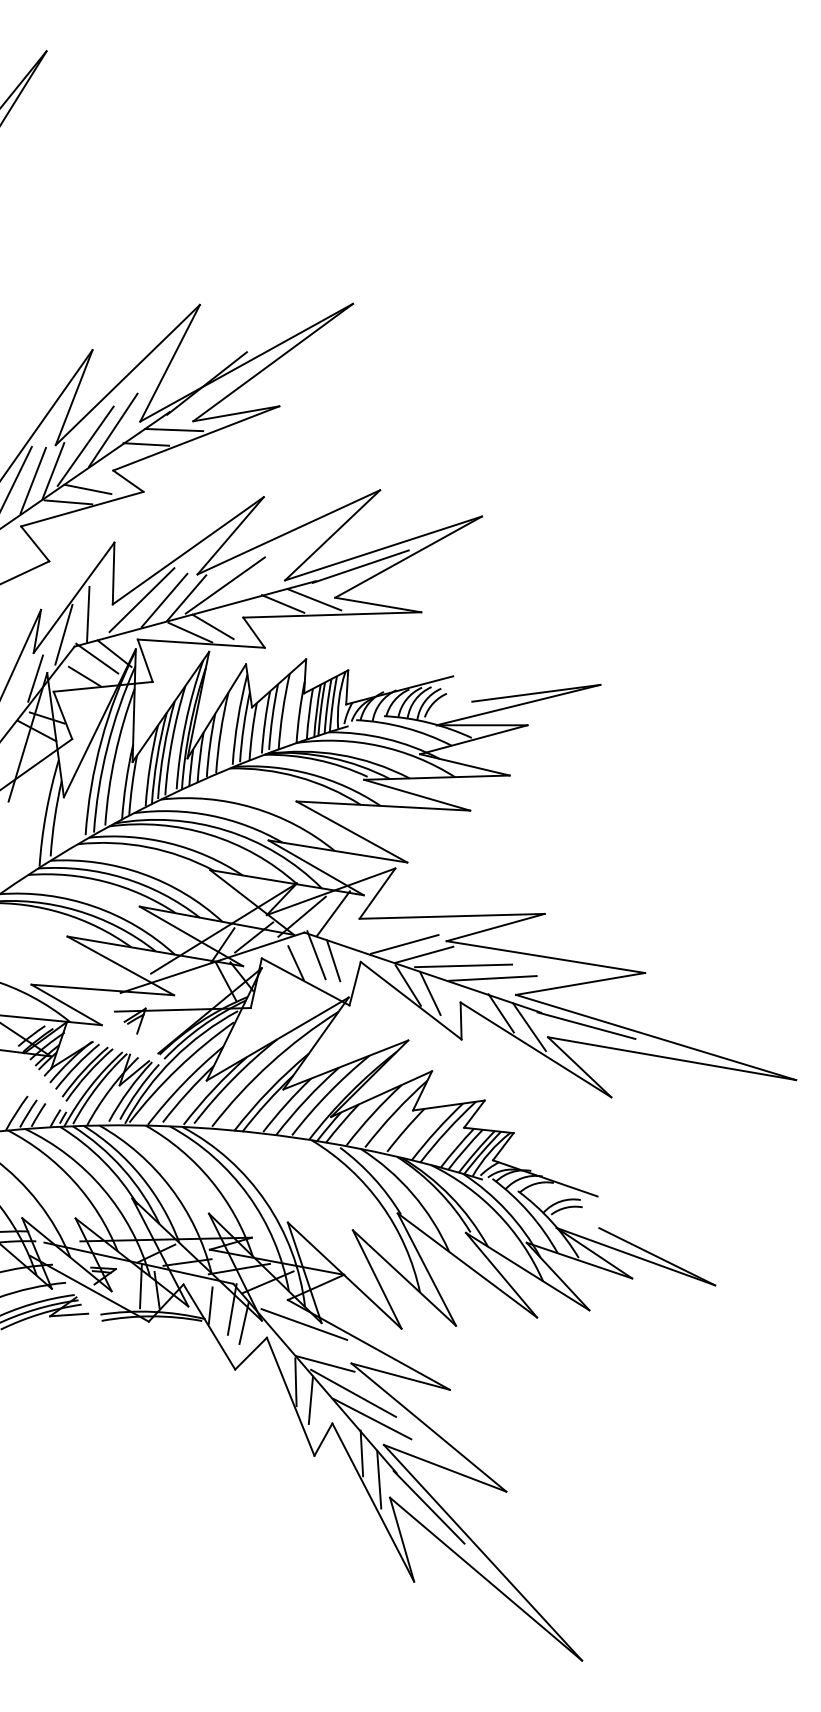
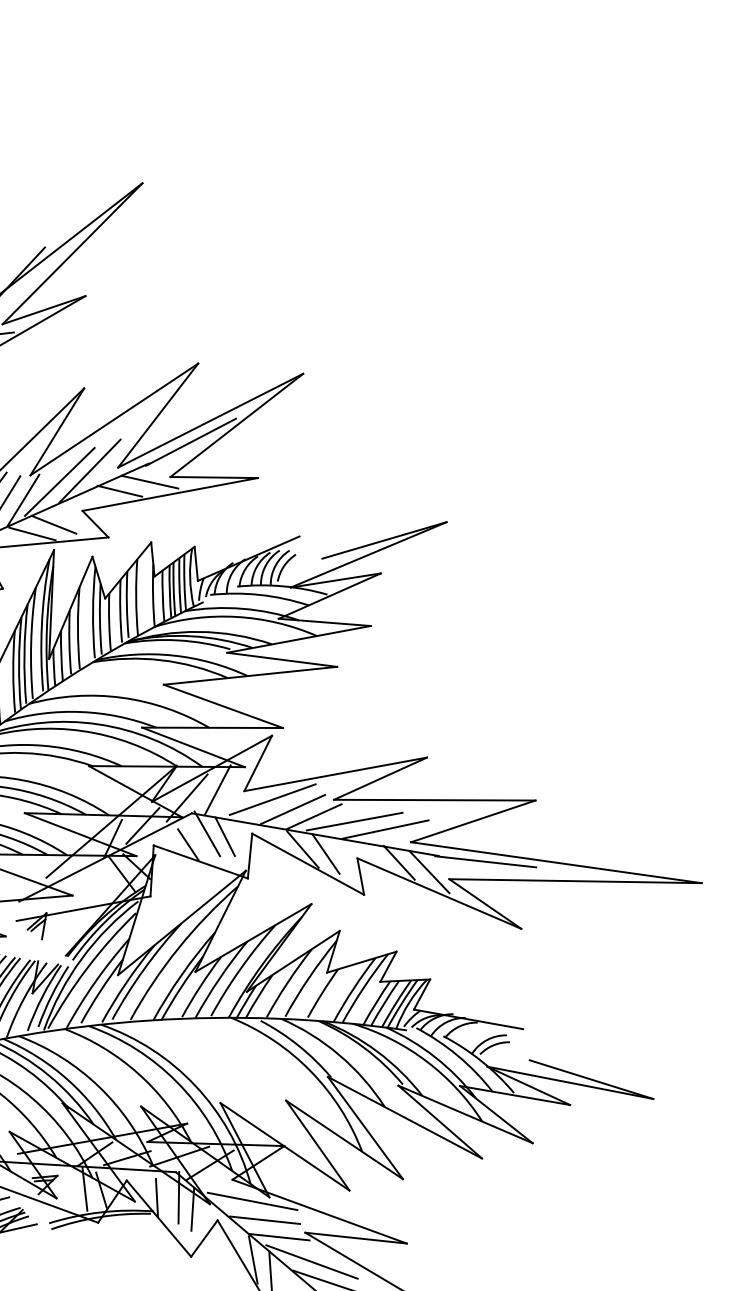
line: (256, 579) -> (89, 471), added
line: (385, 931) -> (272, 799), added
line: (313, 1344) -> (264, 1219), added

